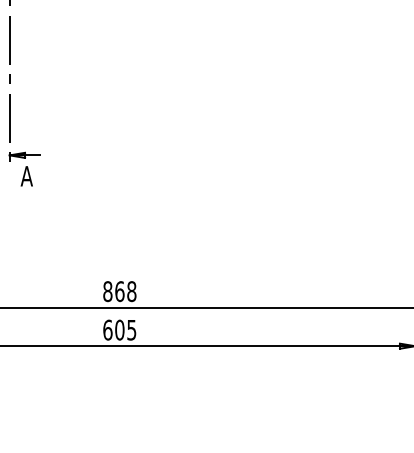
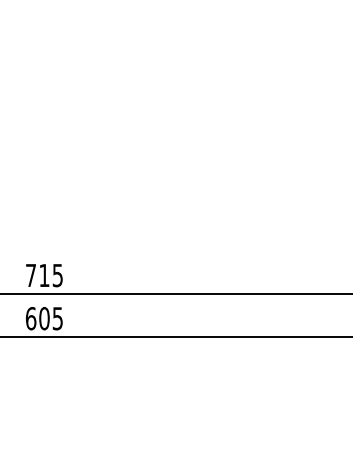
text: (119, 291) -> (44, 275), 868 -> 715

